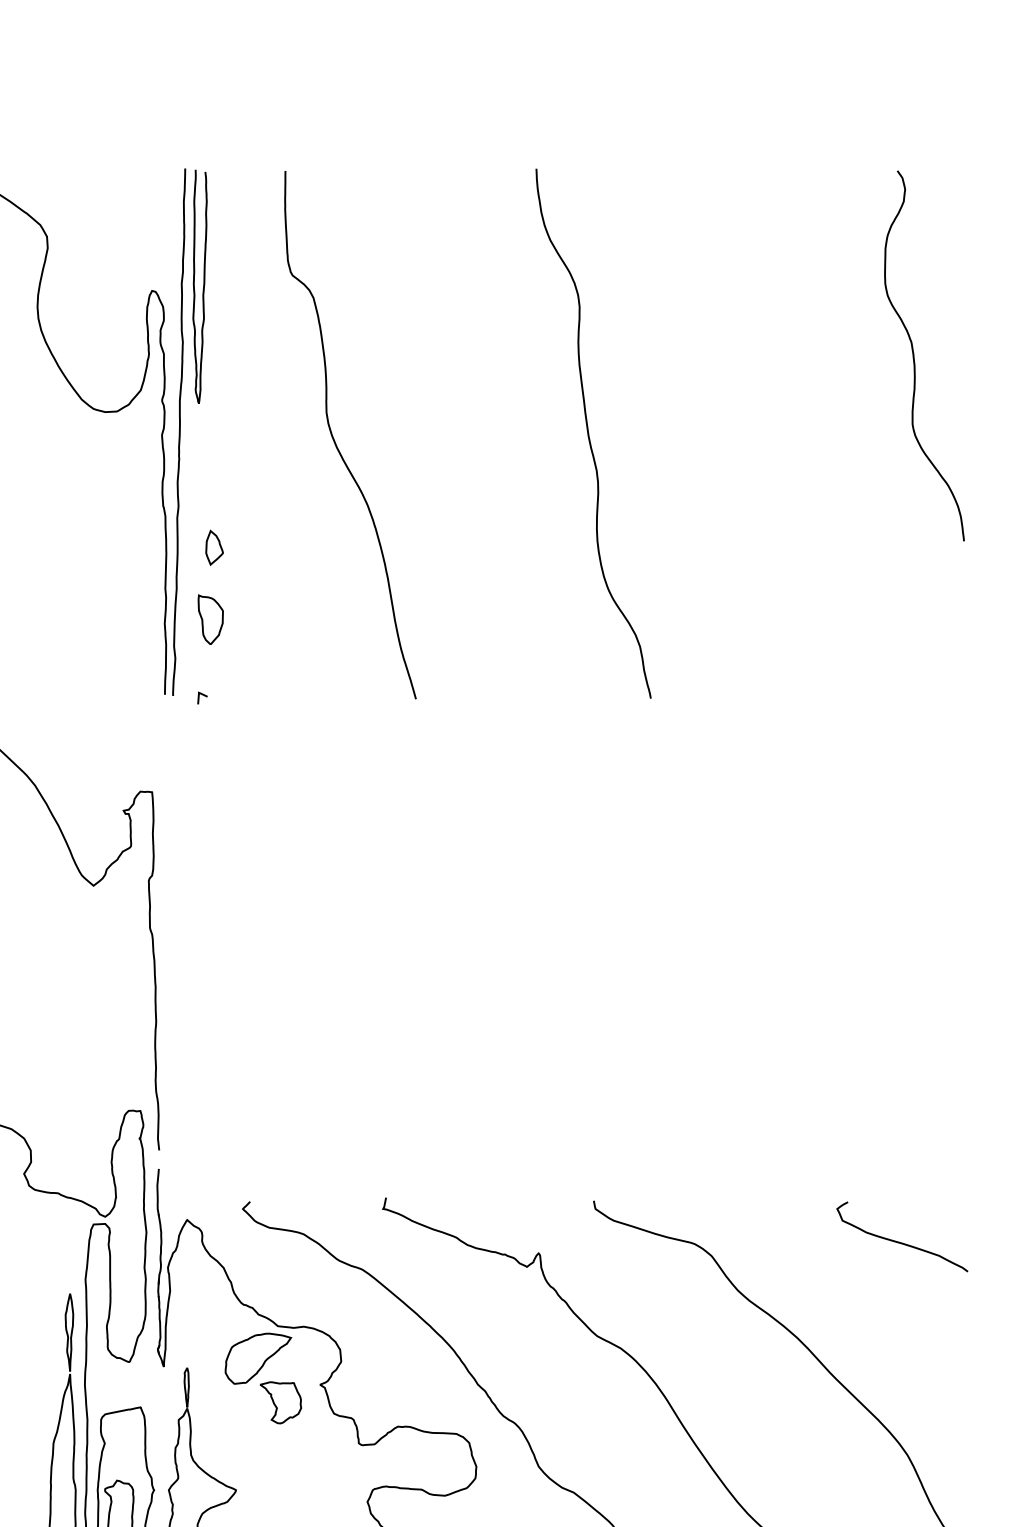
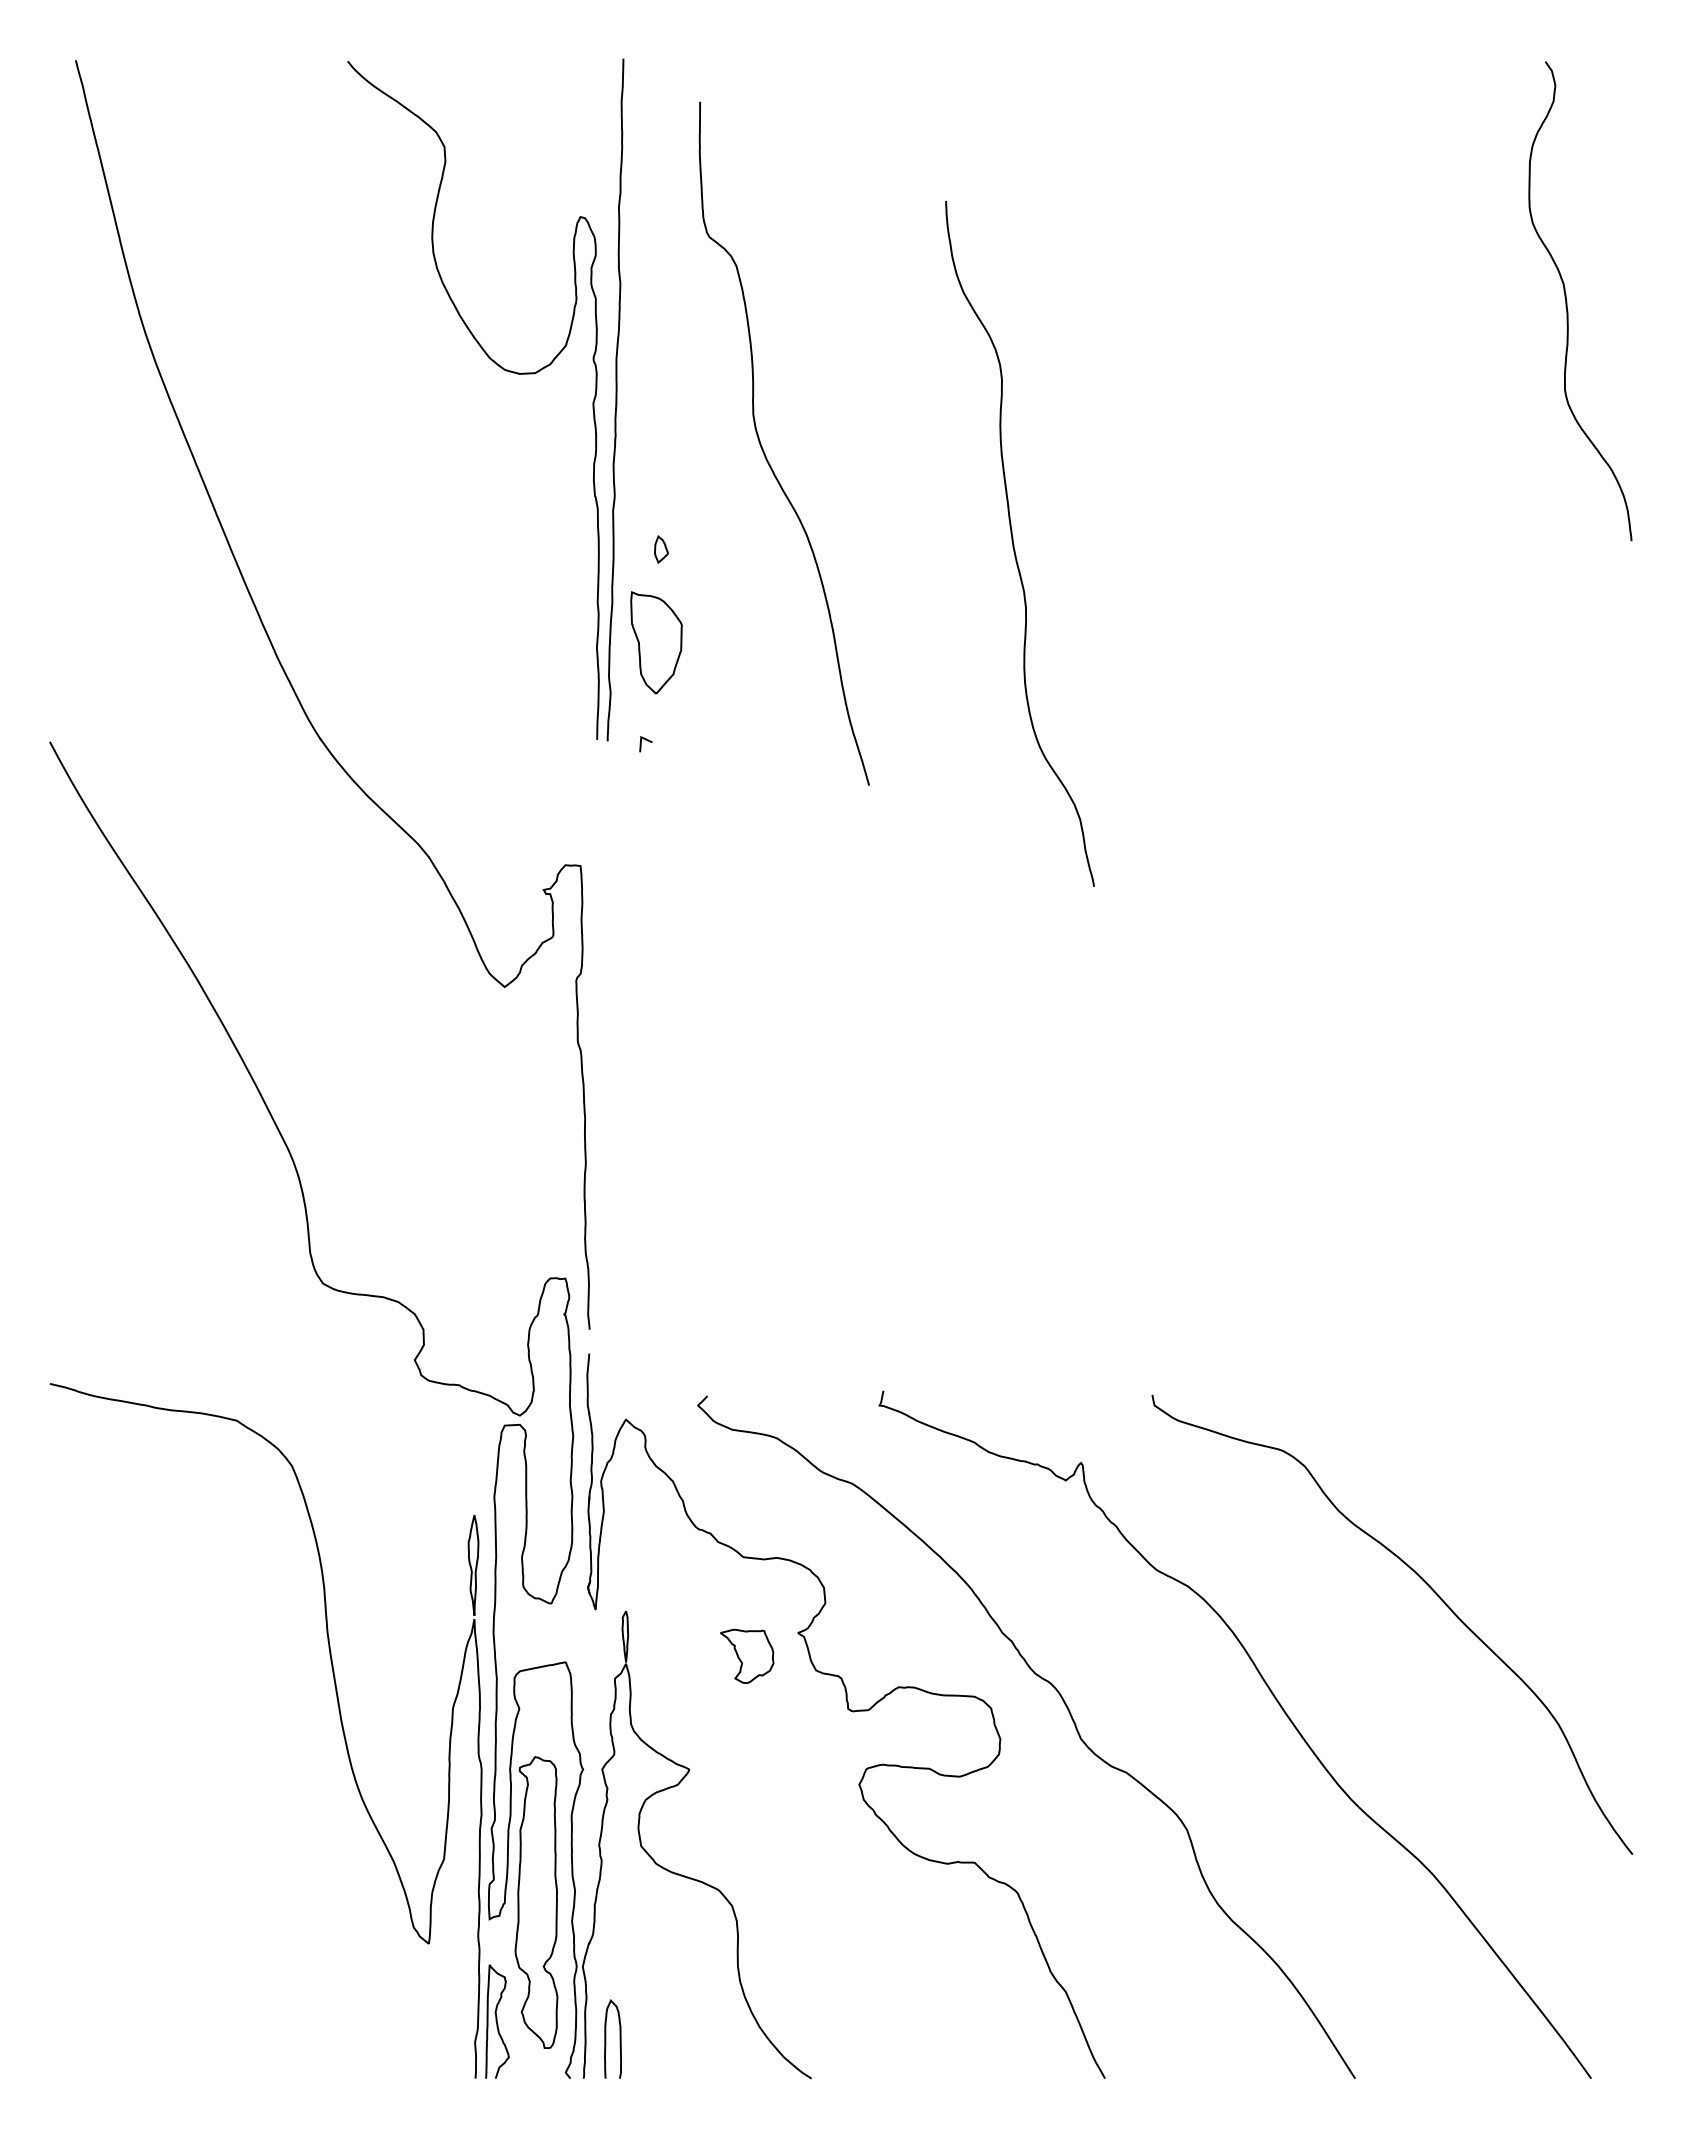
curve: (203, 286) -> (646, 211), removed
curve: (589, 434) -> (1014, 544), moved
curve: (335, 442) -> (765, 453), moved
part: (214, 547) -> (661, 549), size x0.6
part: (210, 619) -> (656, 642), size x1.6
curve: (900, 1242) -> (1549, 1448), removed
part: (257, 1358) -> (717, 1599), removed

